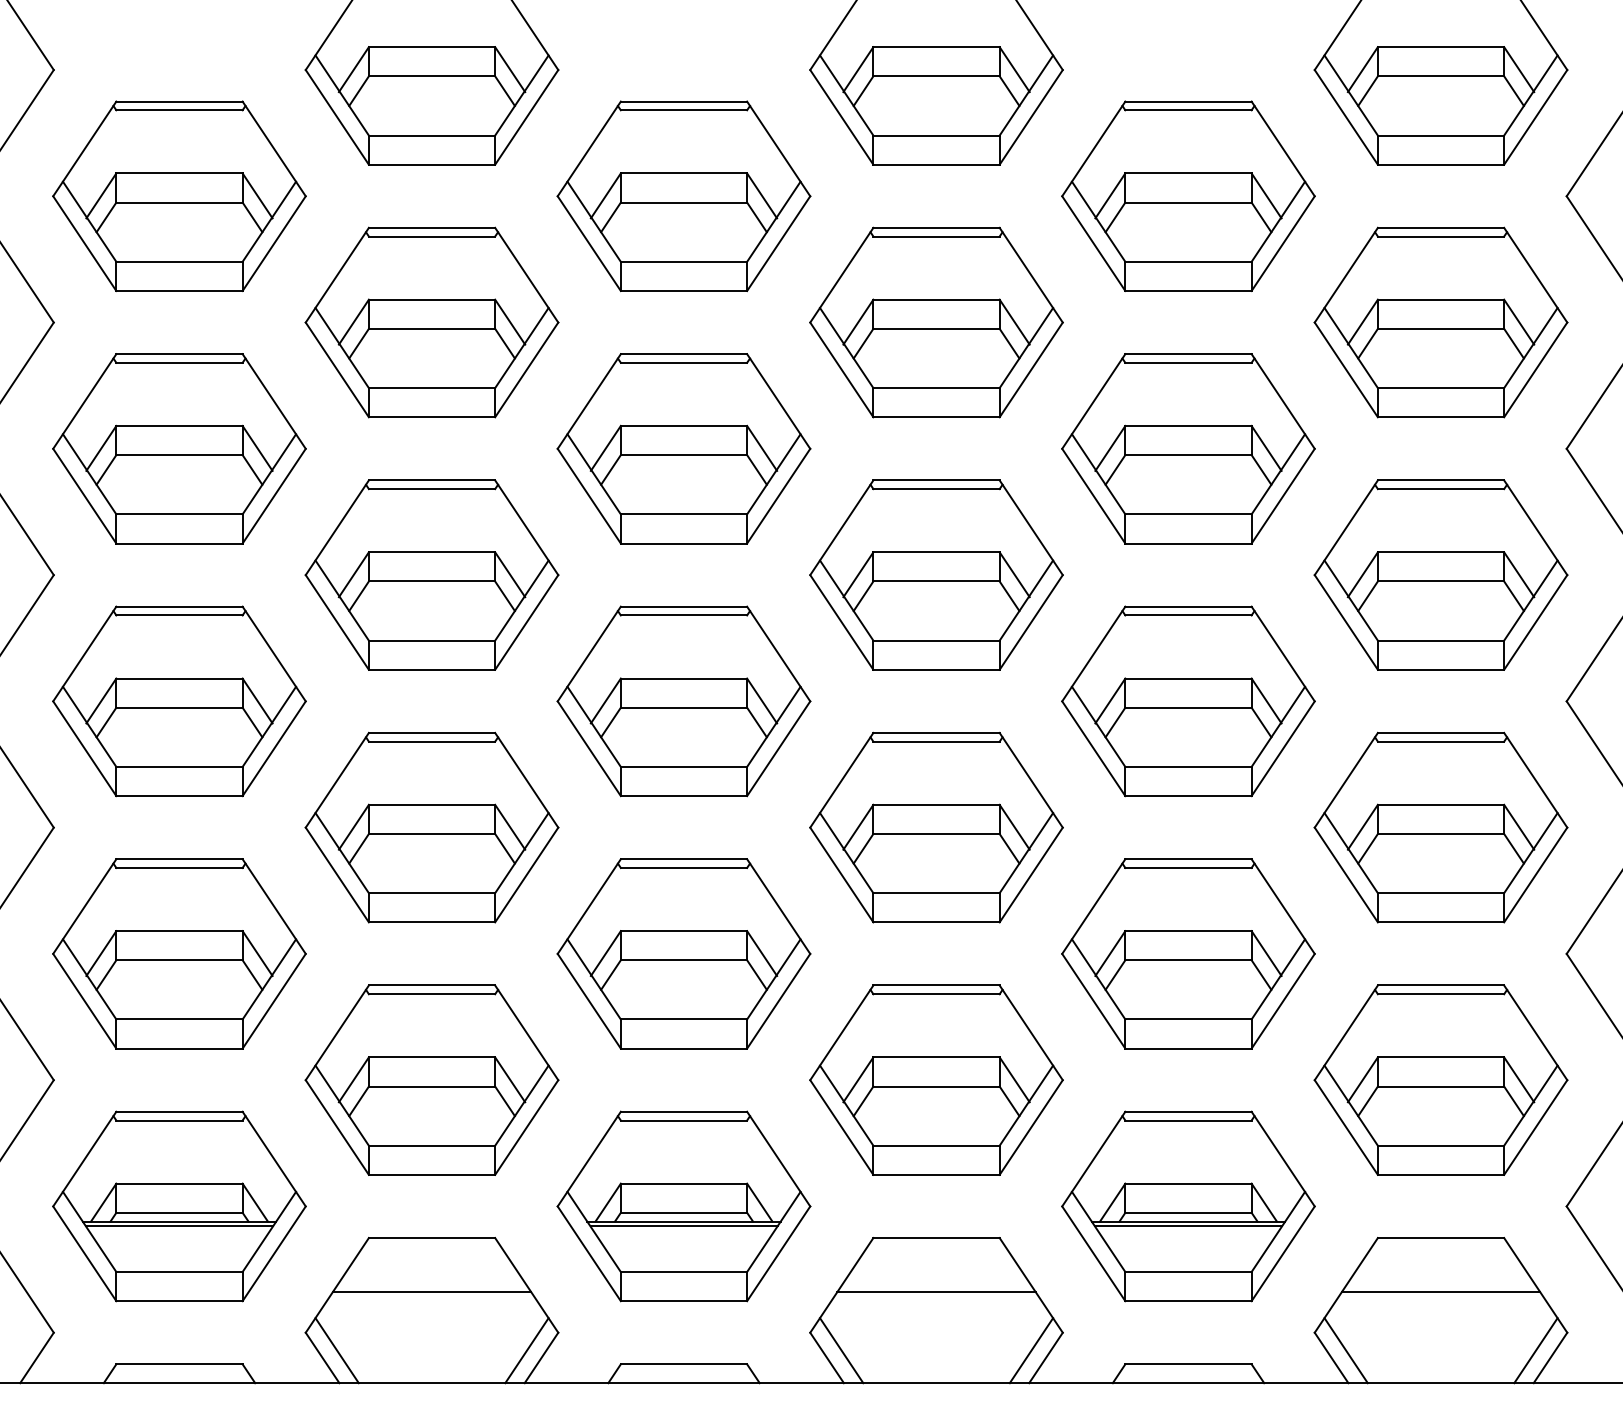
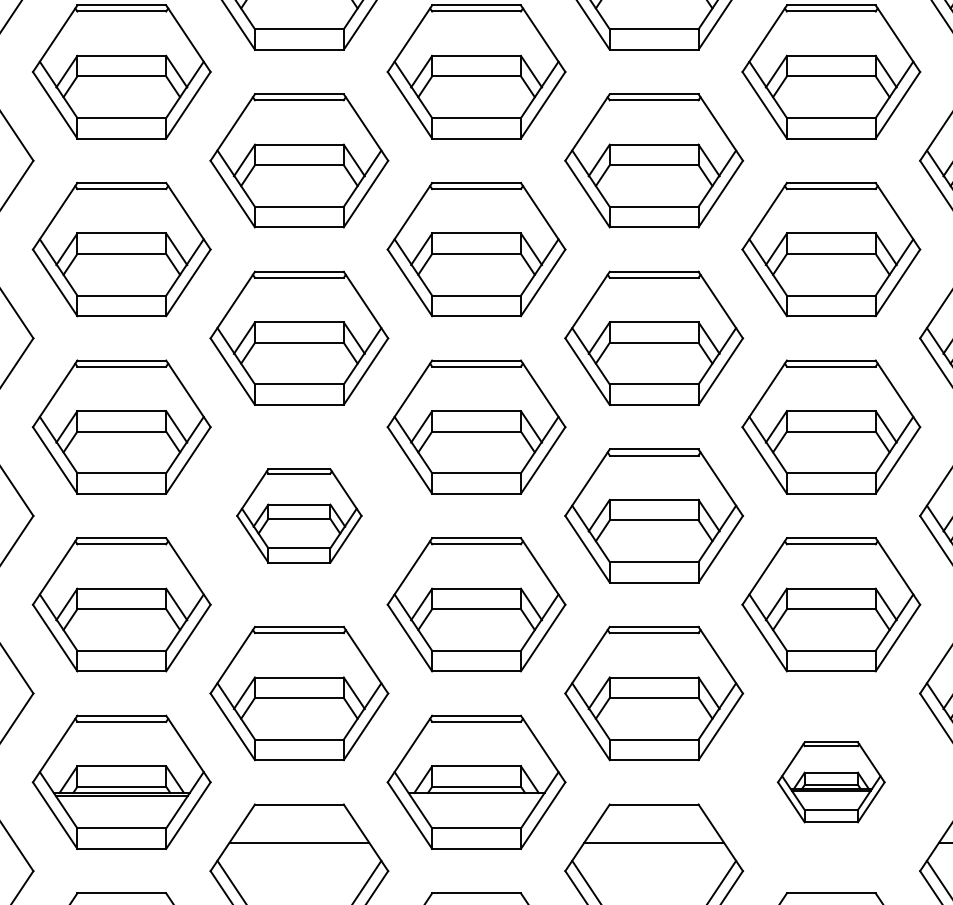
part: (431, 827) -> (299, 515), size x0.7
part: (1188, 1206) -> (831, 782), size x0.6
line: (683, 1226) -> (476, 796), removed

